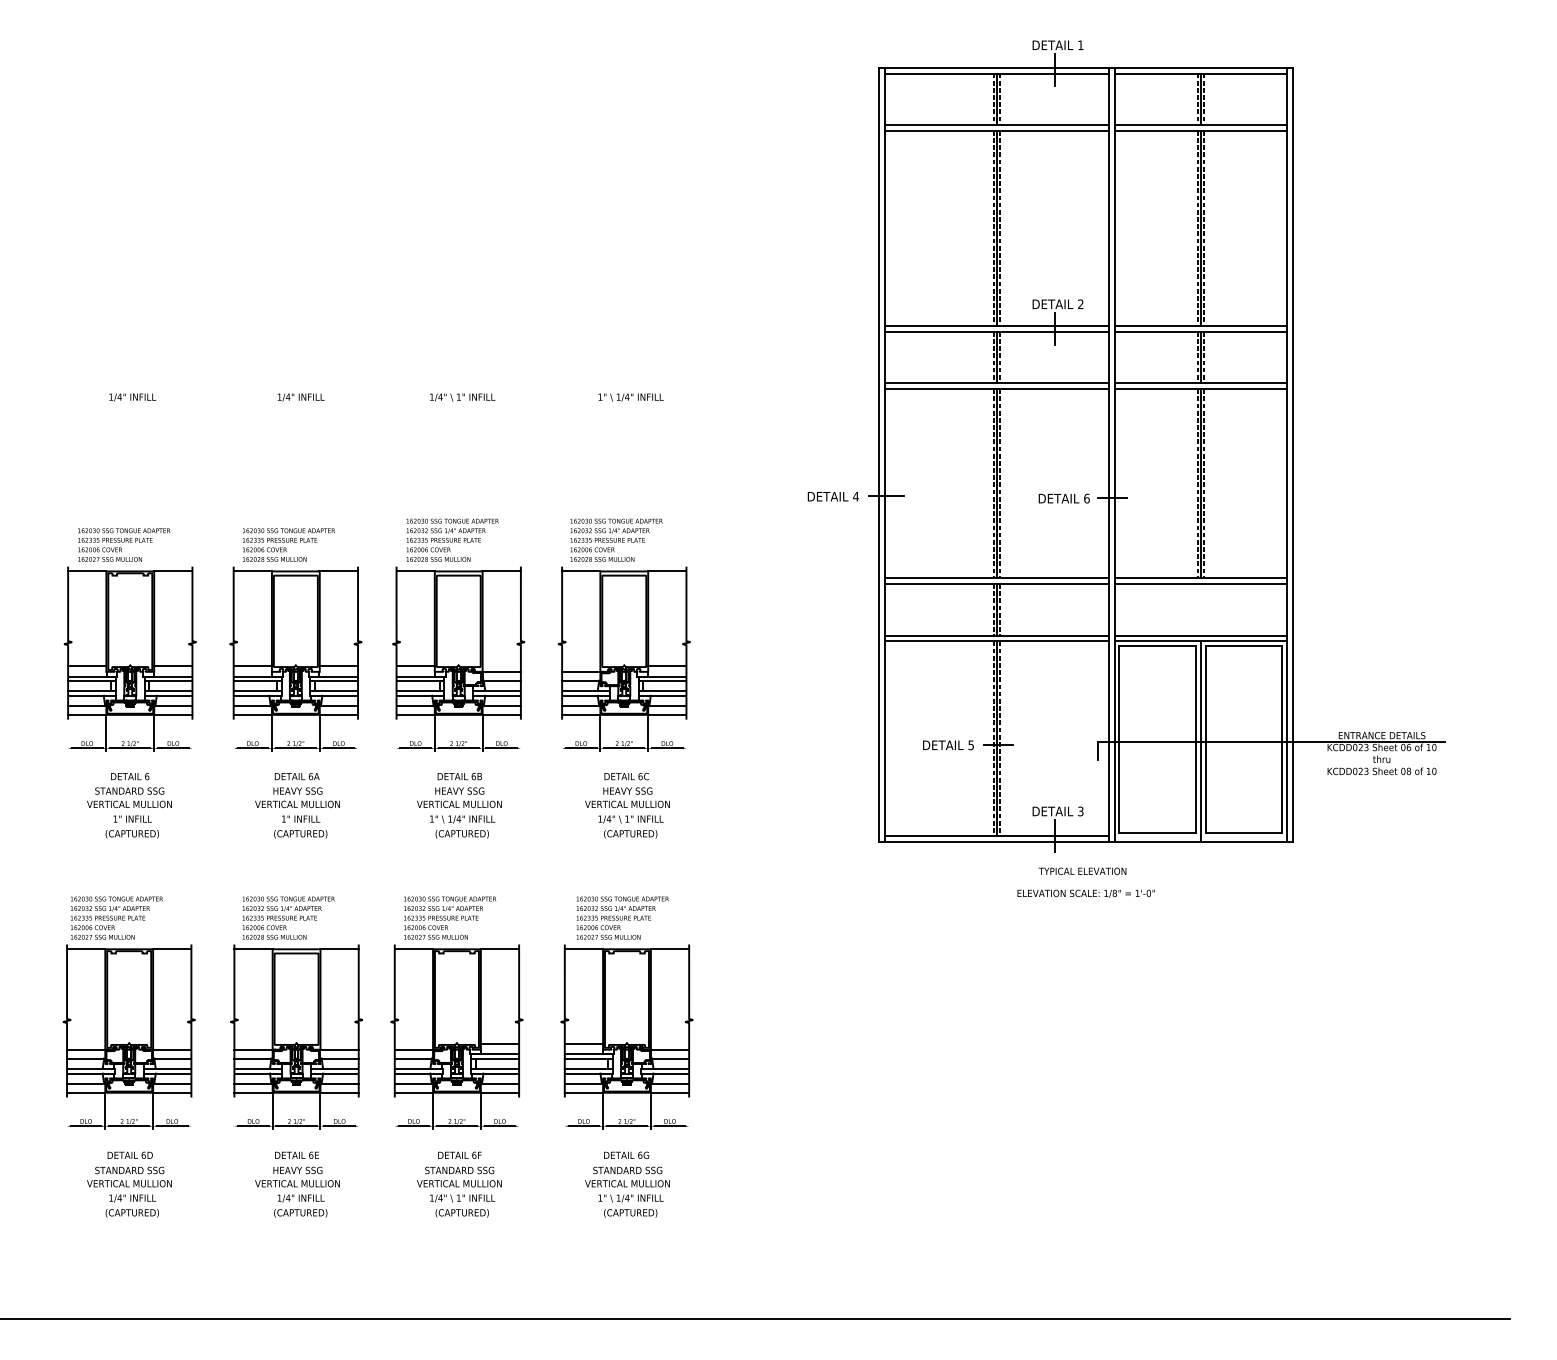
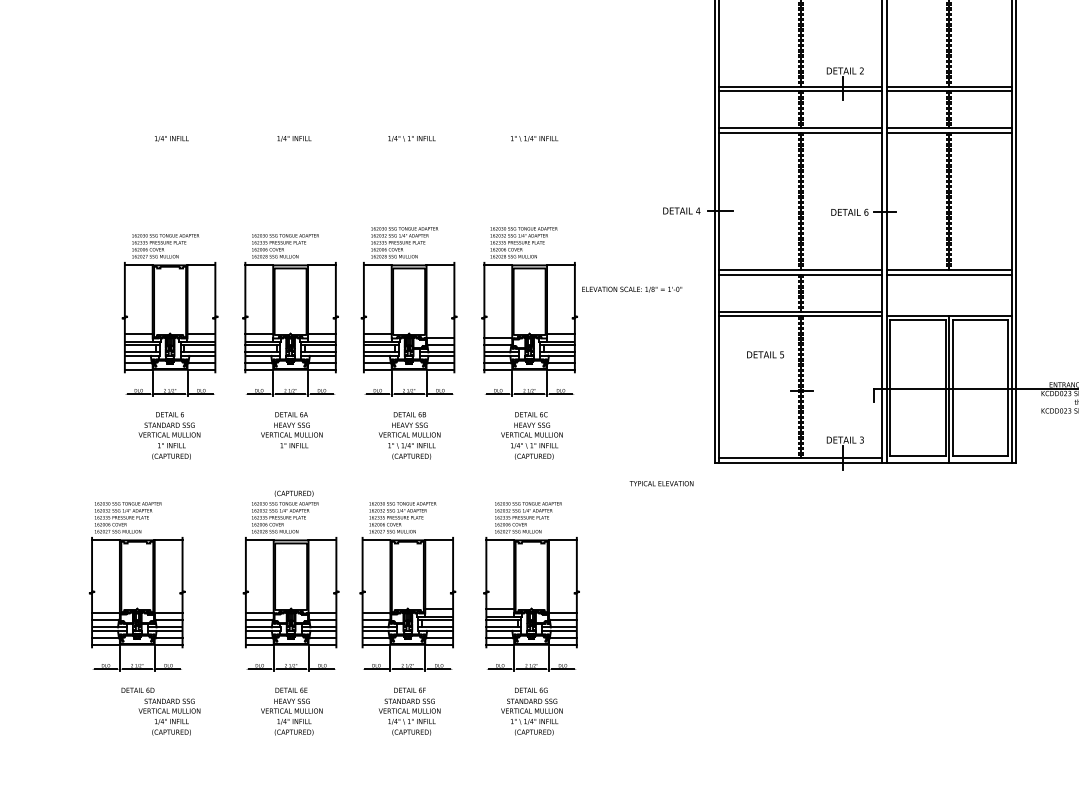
line: (1200, 635) -> (949, 312), removed
text: (948, 745) -> (765, 354), moved
text: (300, 834) -> (293, 493), moved
text: (1082, 870) -> (661, 483), moved
text: (1085, 893) -> (631, 289), moved
part: (128, 1012) -> (136, 586), moved
text: (129, 1154) -> (137, 689), moved

